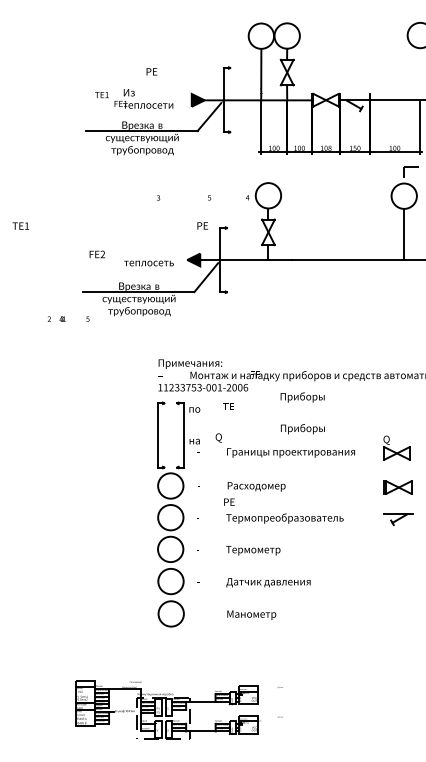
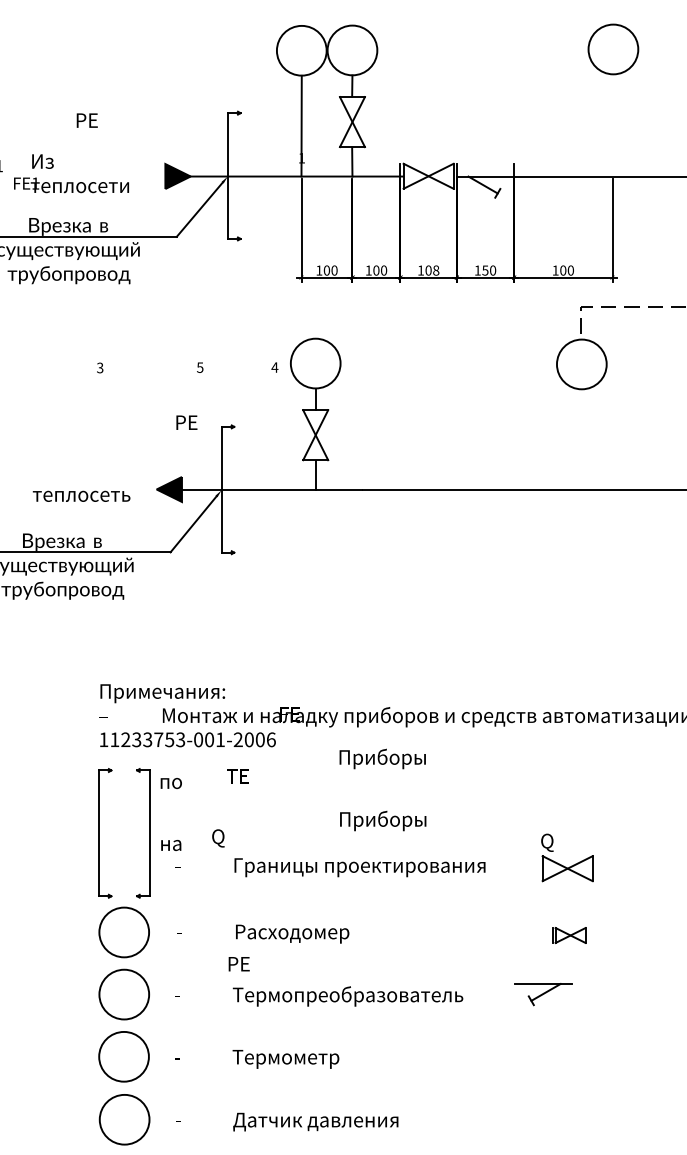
line: (404, 234) -> (582, 439), removed
part: (397, 487) -> (568, 935), size x0.6
part: (398, 519) -> (543, 994), moved

